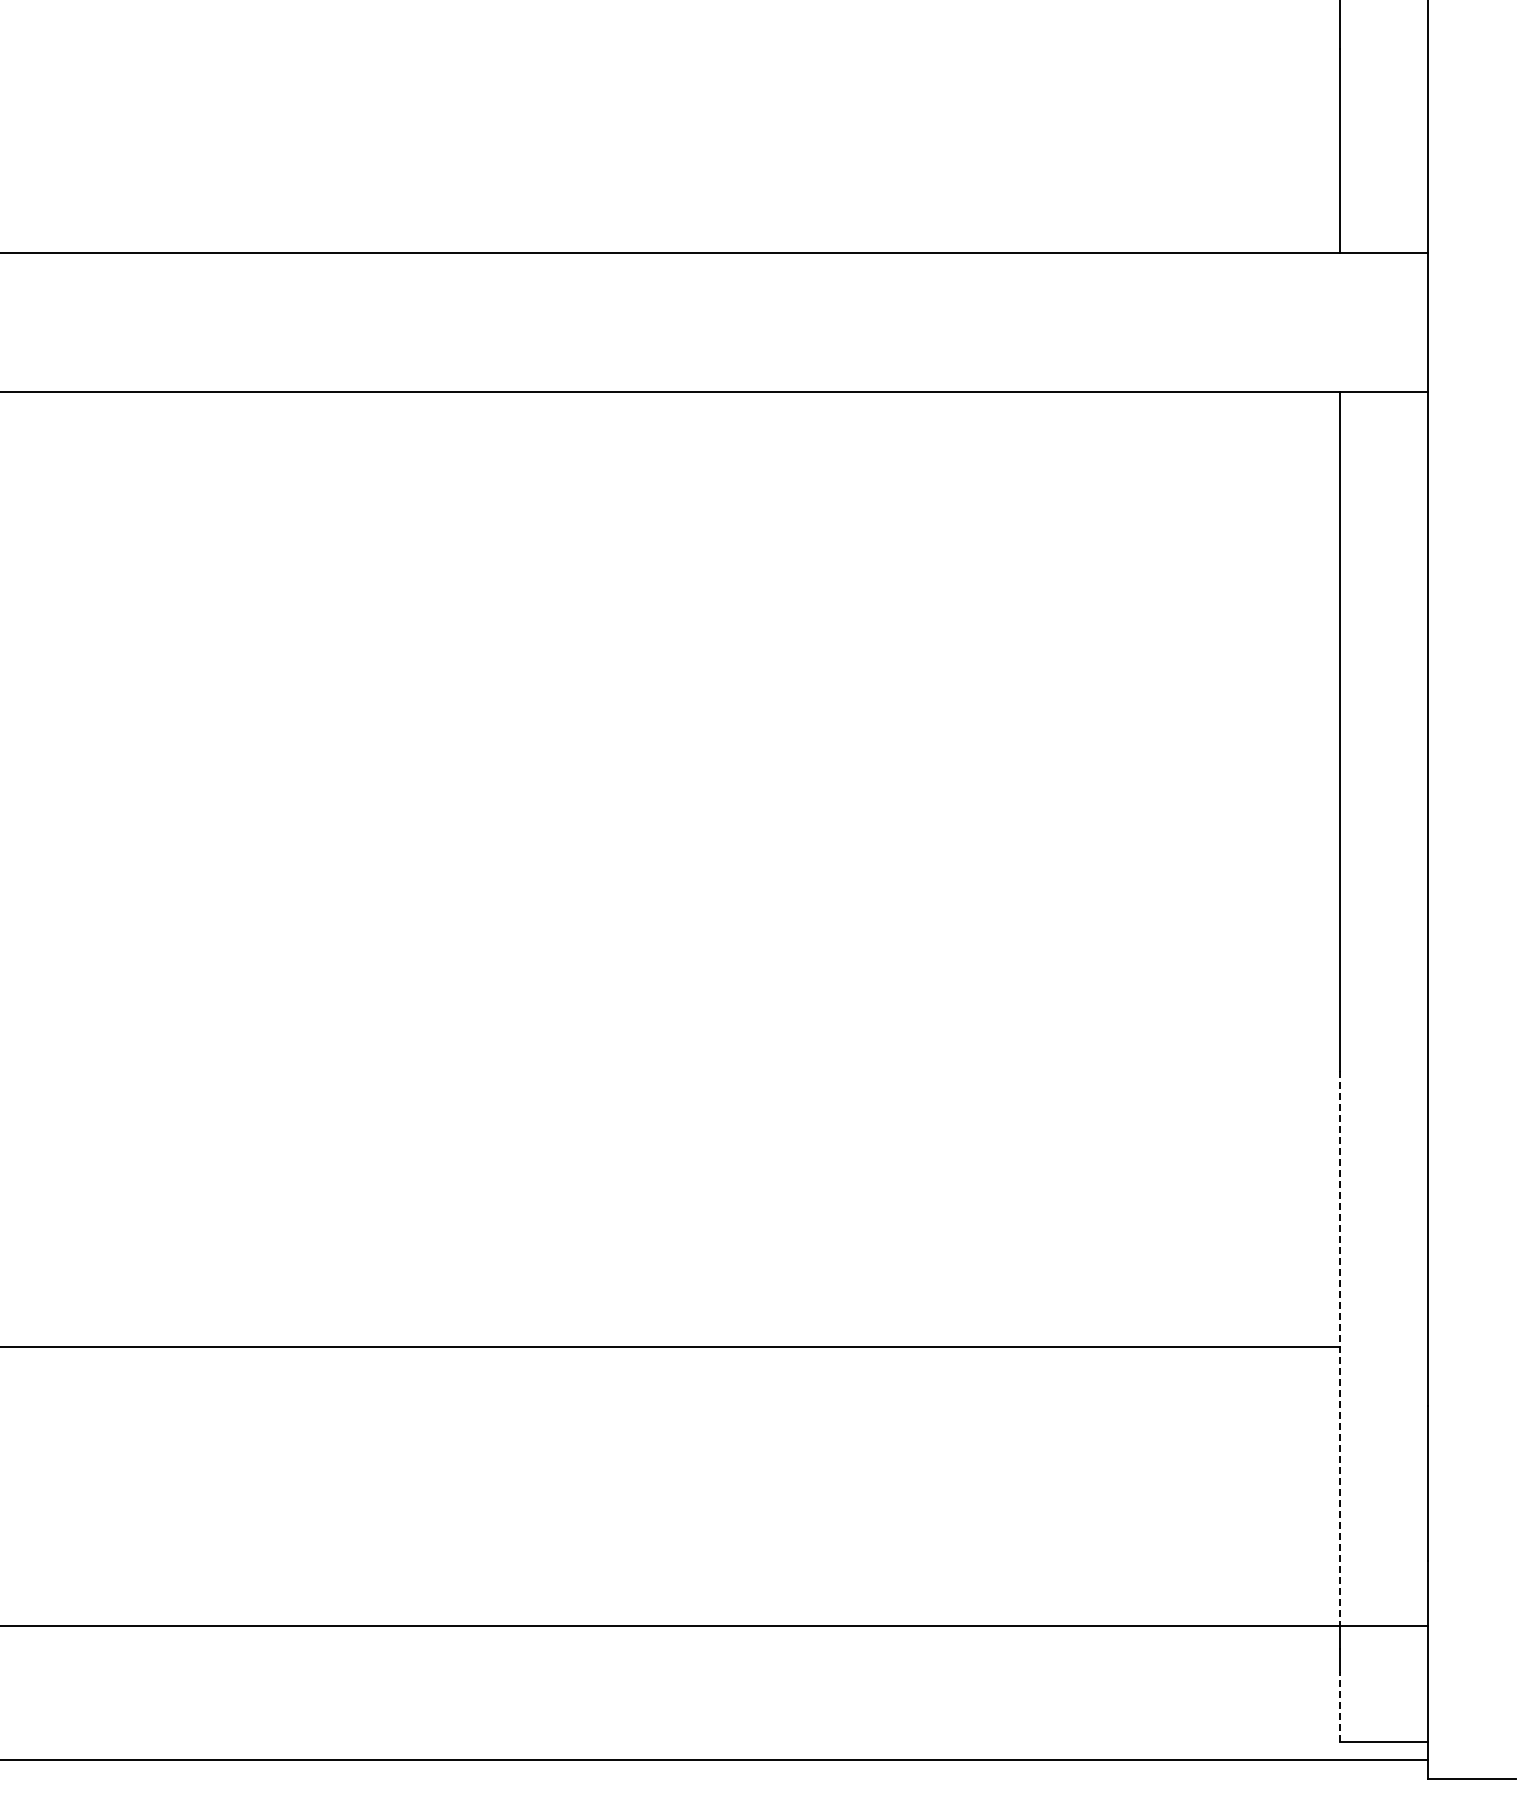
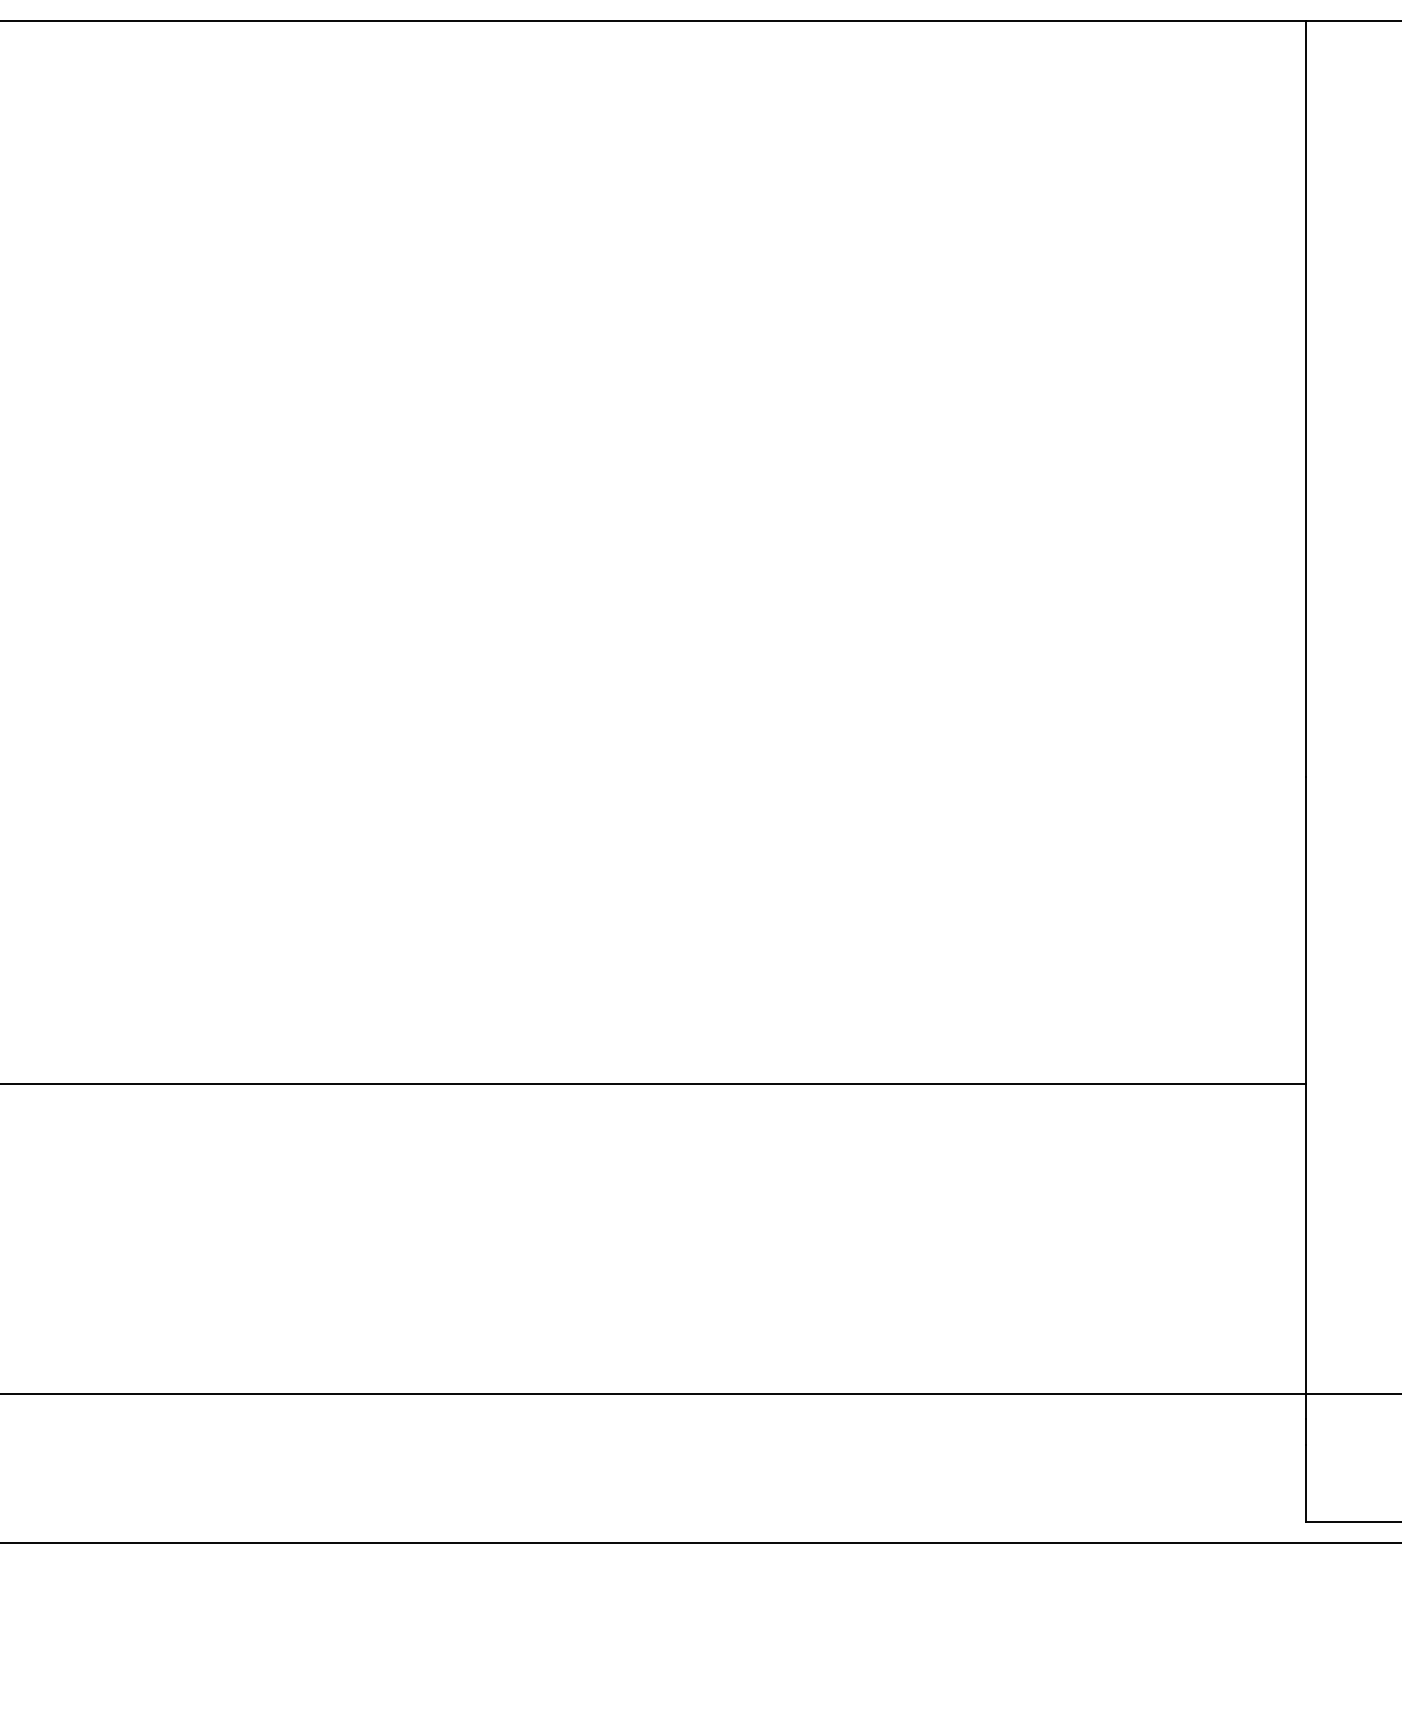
line: (1339, 1348) -> (1305, 1085), dashed -> solid
line: (1339, 1707) -> (1305, 1484), dashed -> solid

